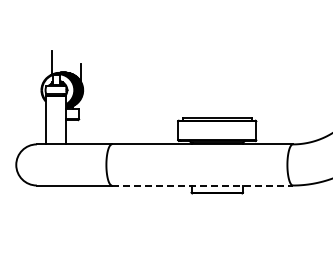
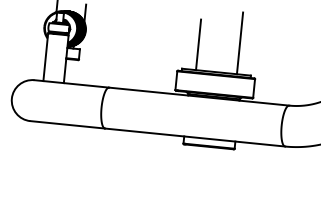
line: (237, 87) -> (239, 43), added
line: (196, 92) -> (198, 44), added
line: (202, 185) -> (195, 137), dashed -> solid

